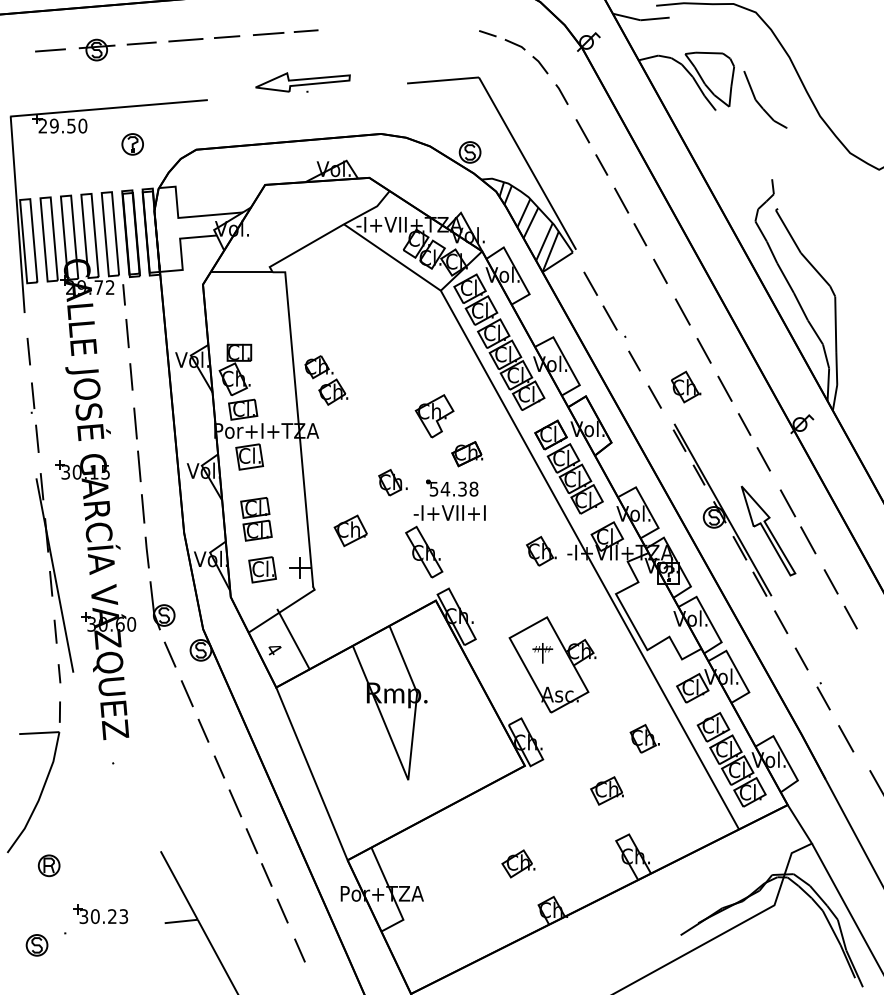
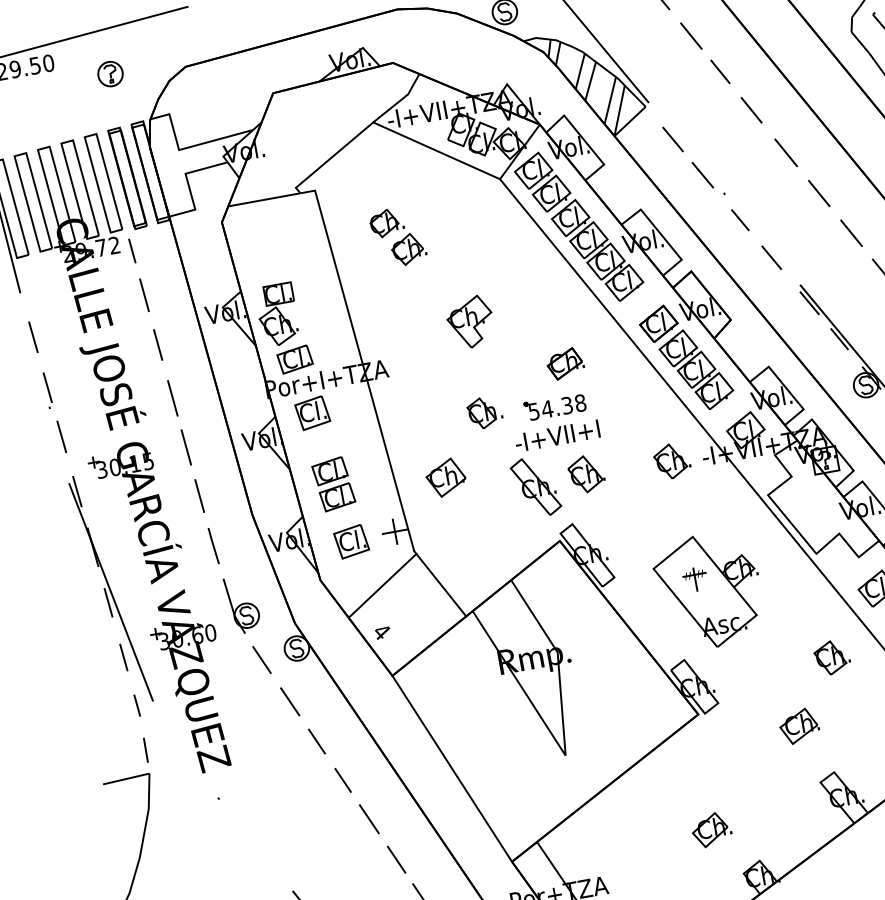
part: (326, 380) -> (398, 237), moved
part: (686, 386) -> (586, 473), moved
part: (434, 416) -> (470, 322), moved
line: (293, 639) -> (441, 585), moved

